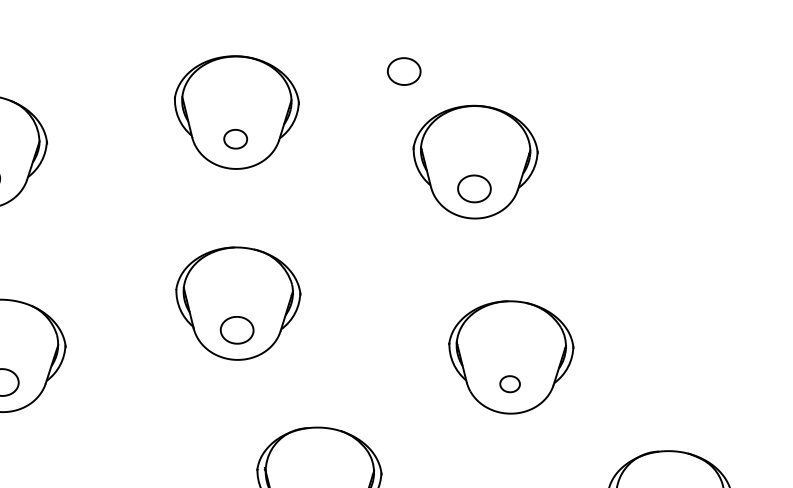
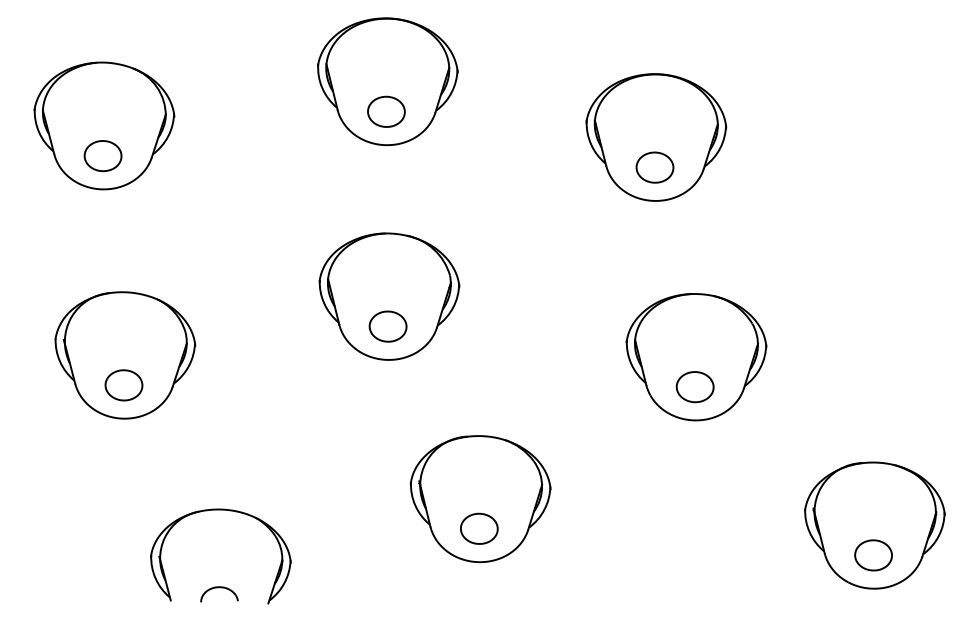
part: (403, 71) -> (575, 35), removed
part: (235, 139) -> (386, 111), size x1.43
part: (509, 384) -> (694, 387), size x1.67

